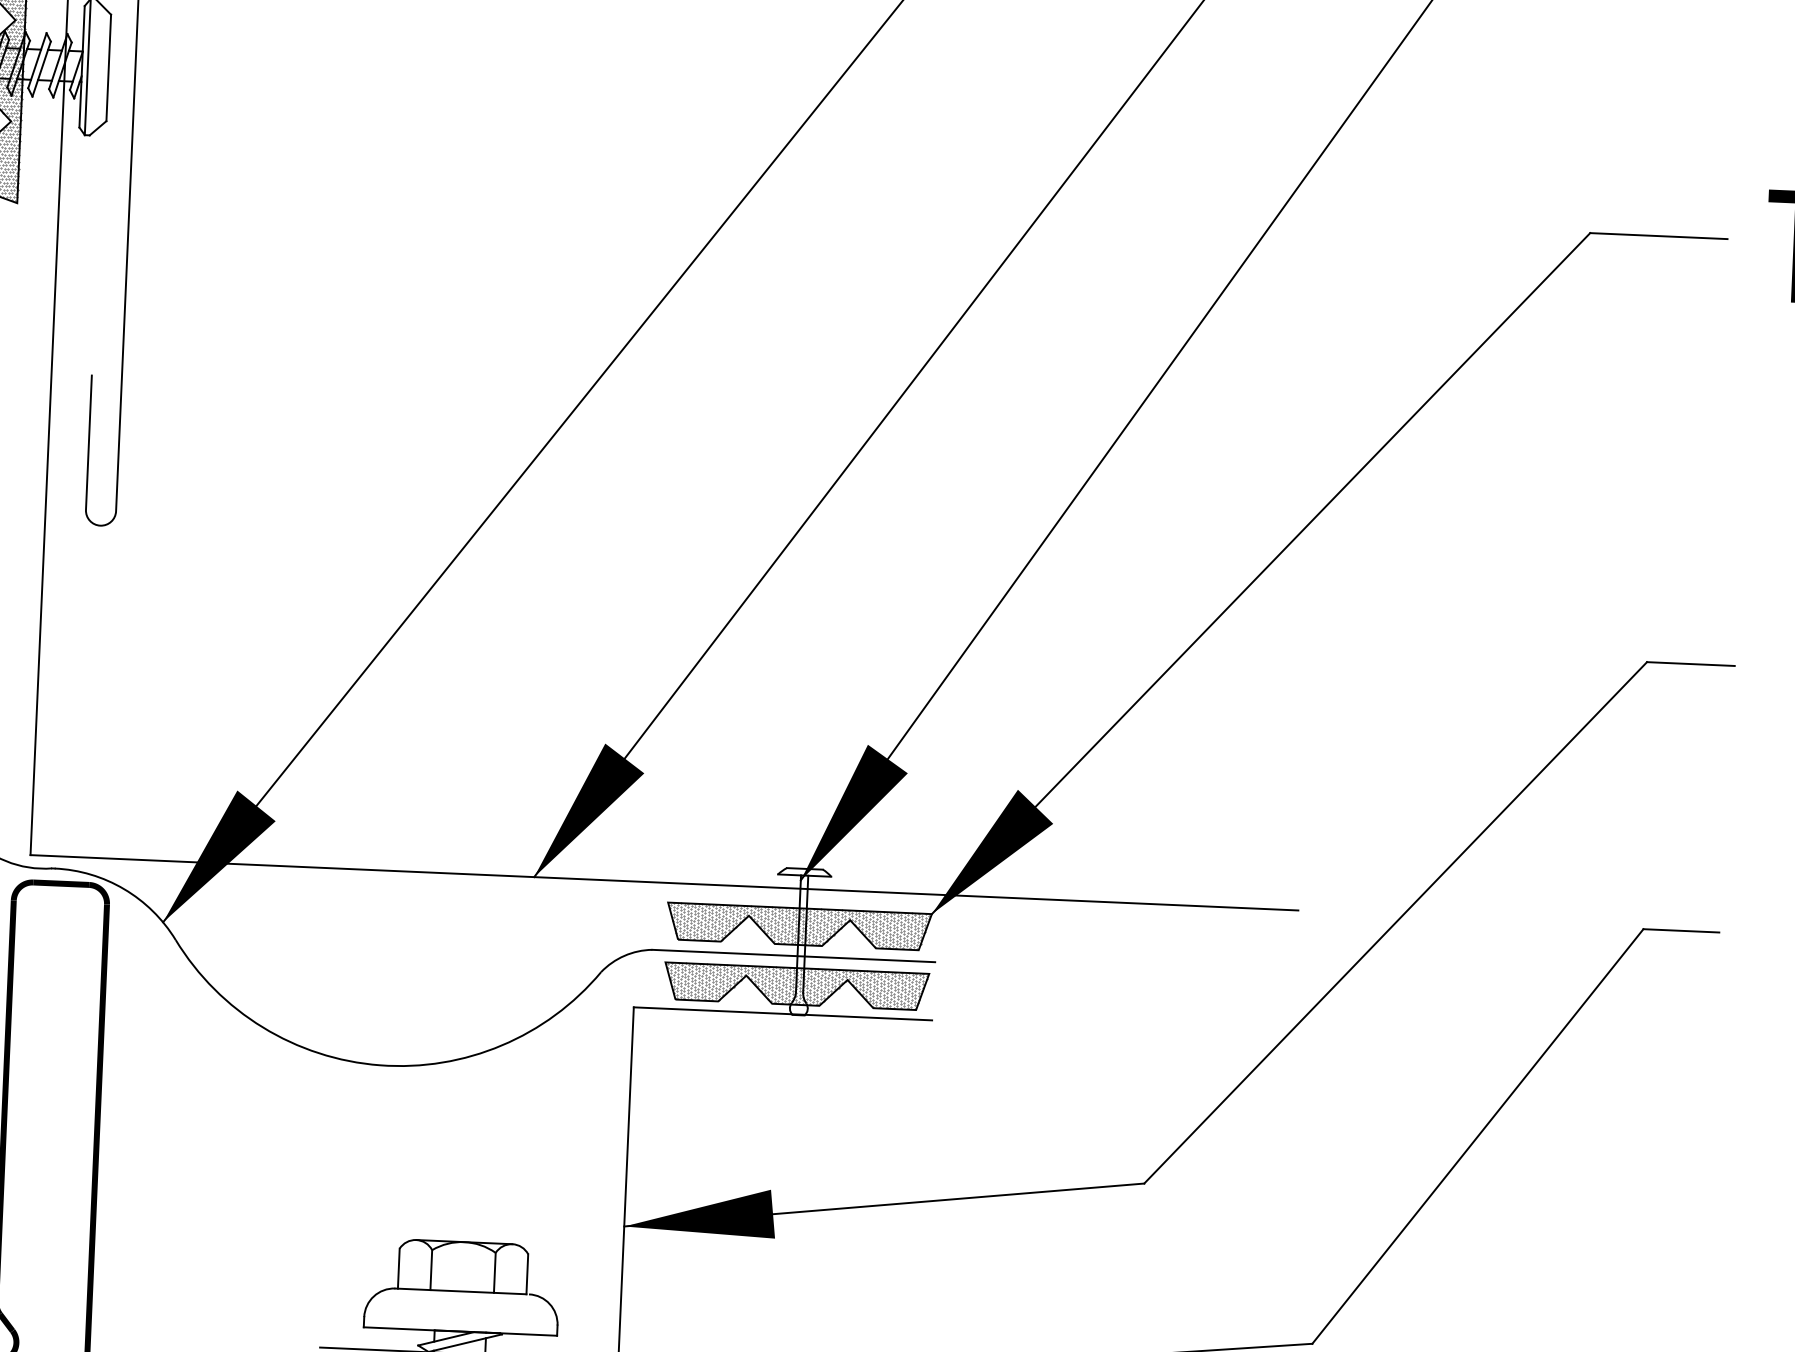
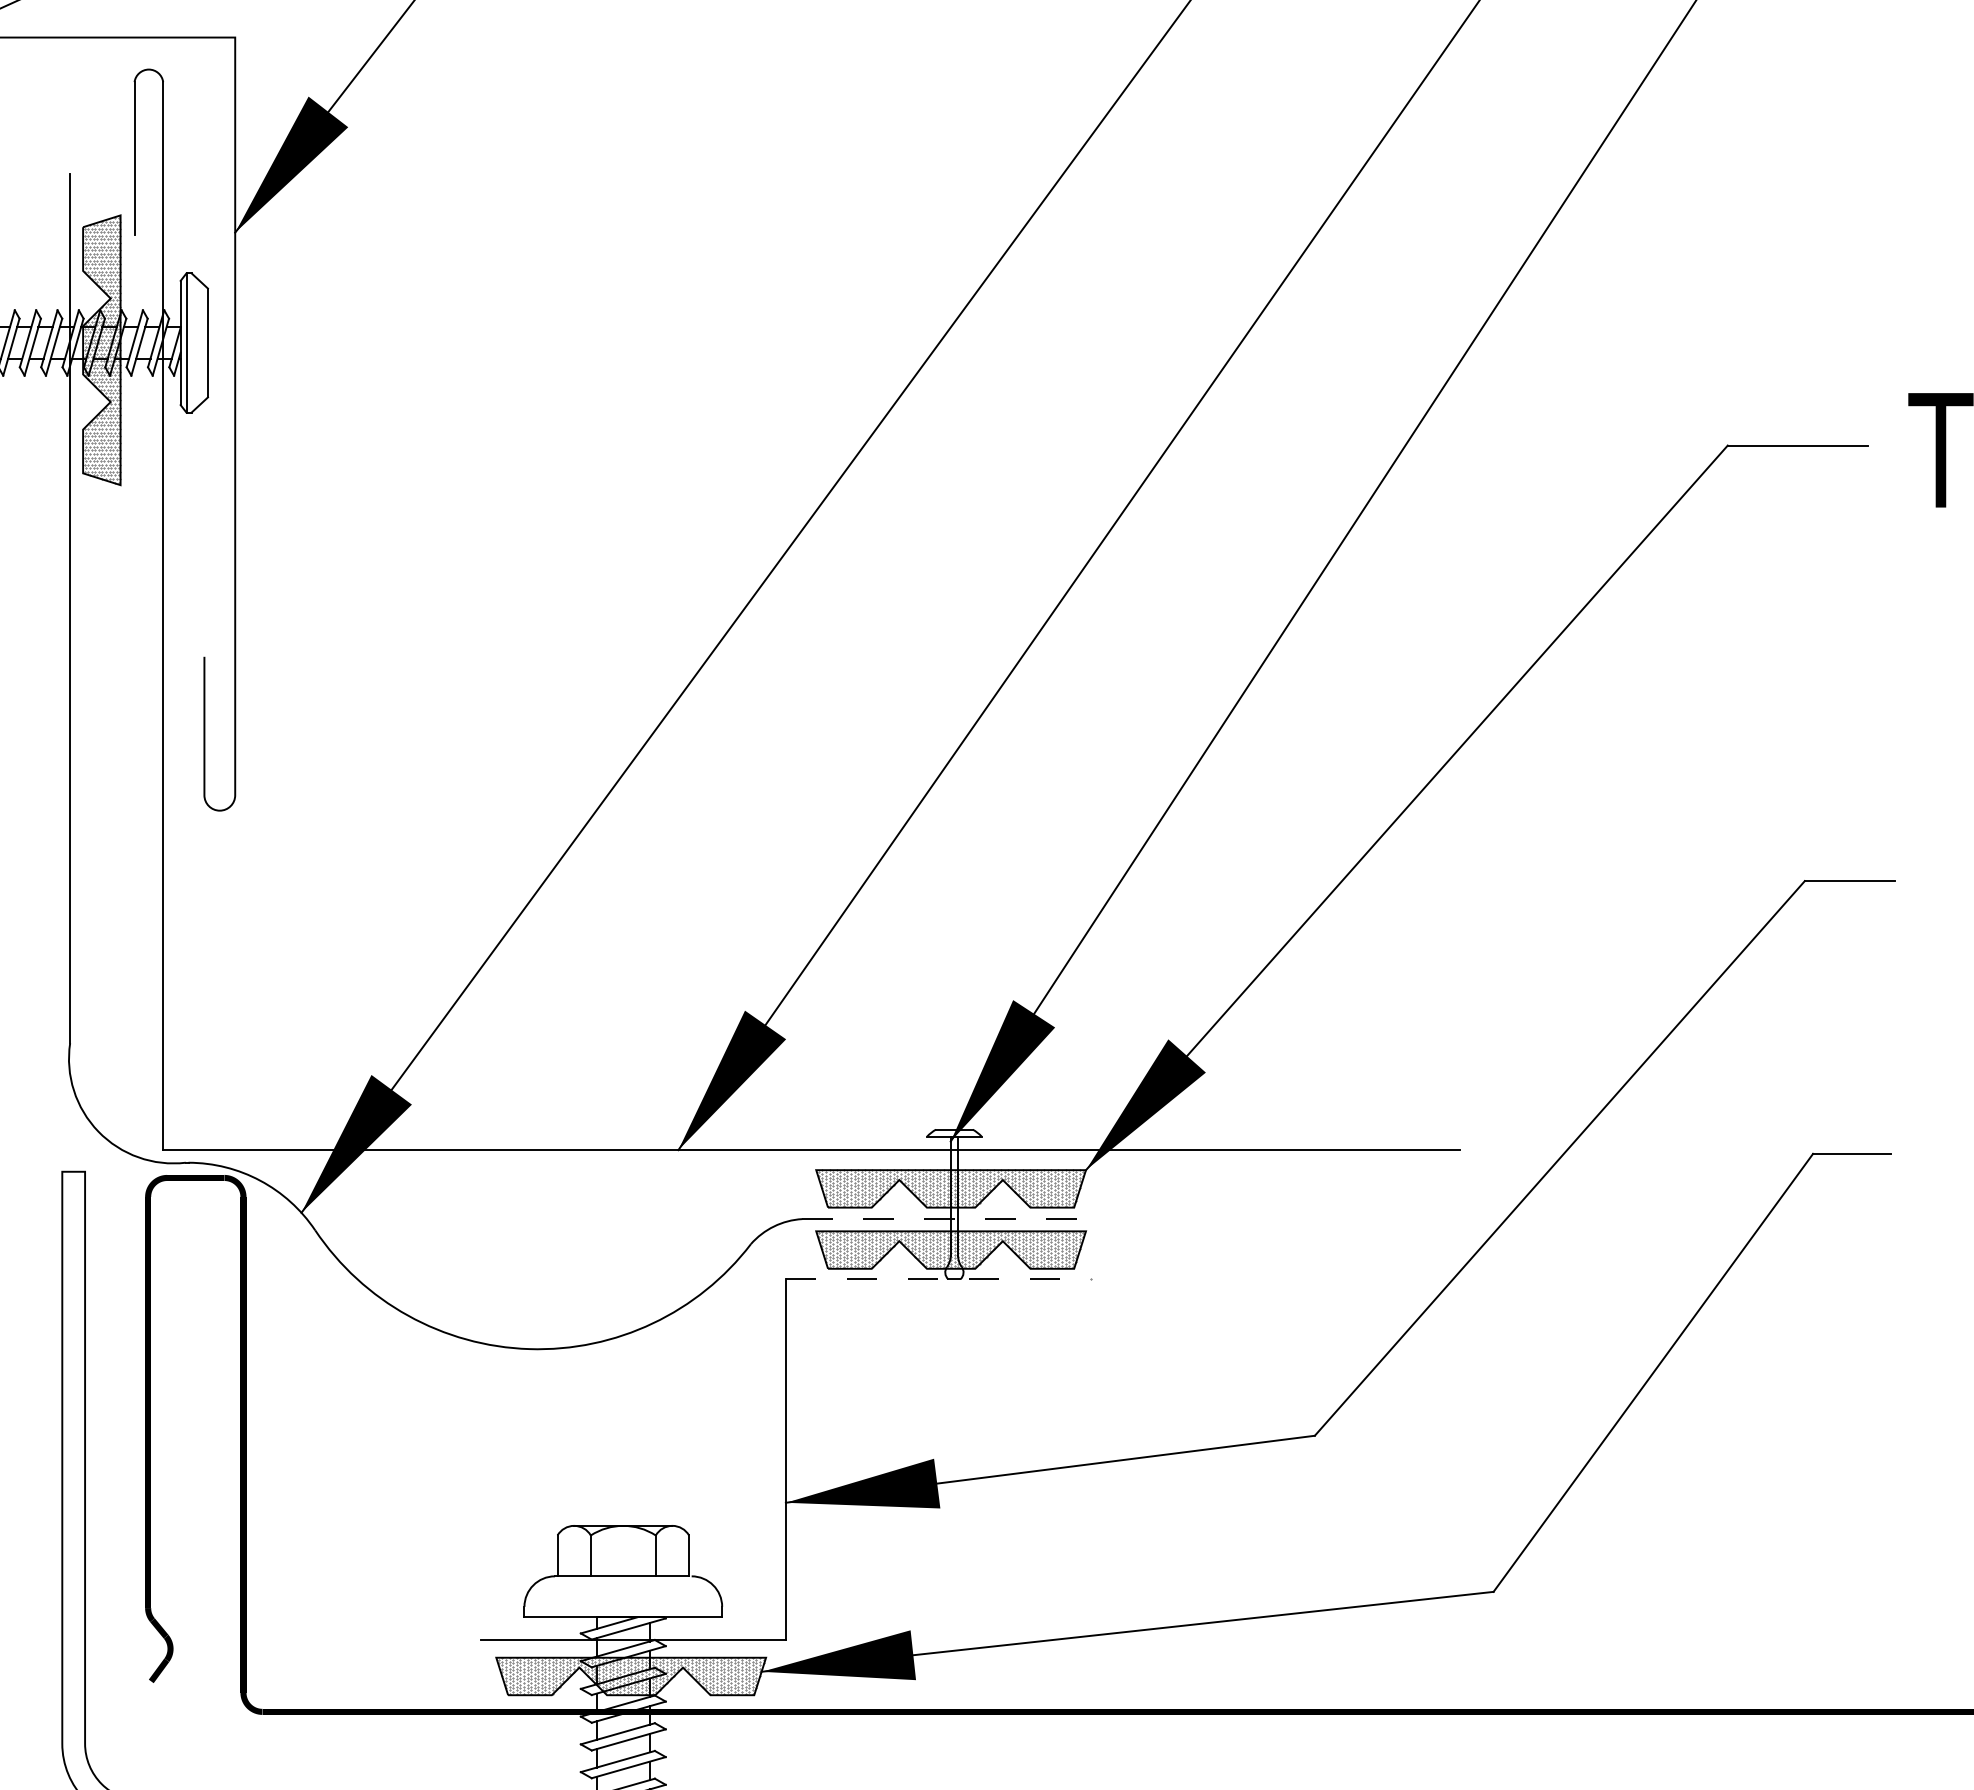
line: (793, 956) -> (946, 1219), solid -> dashed
line: (783, 1013) -> (938, 1278), solid -> dashed

